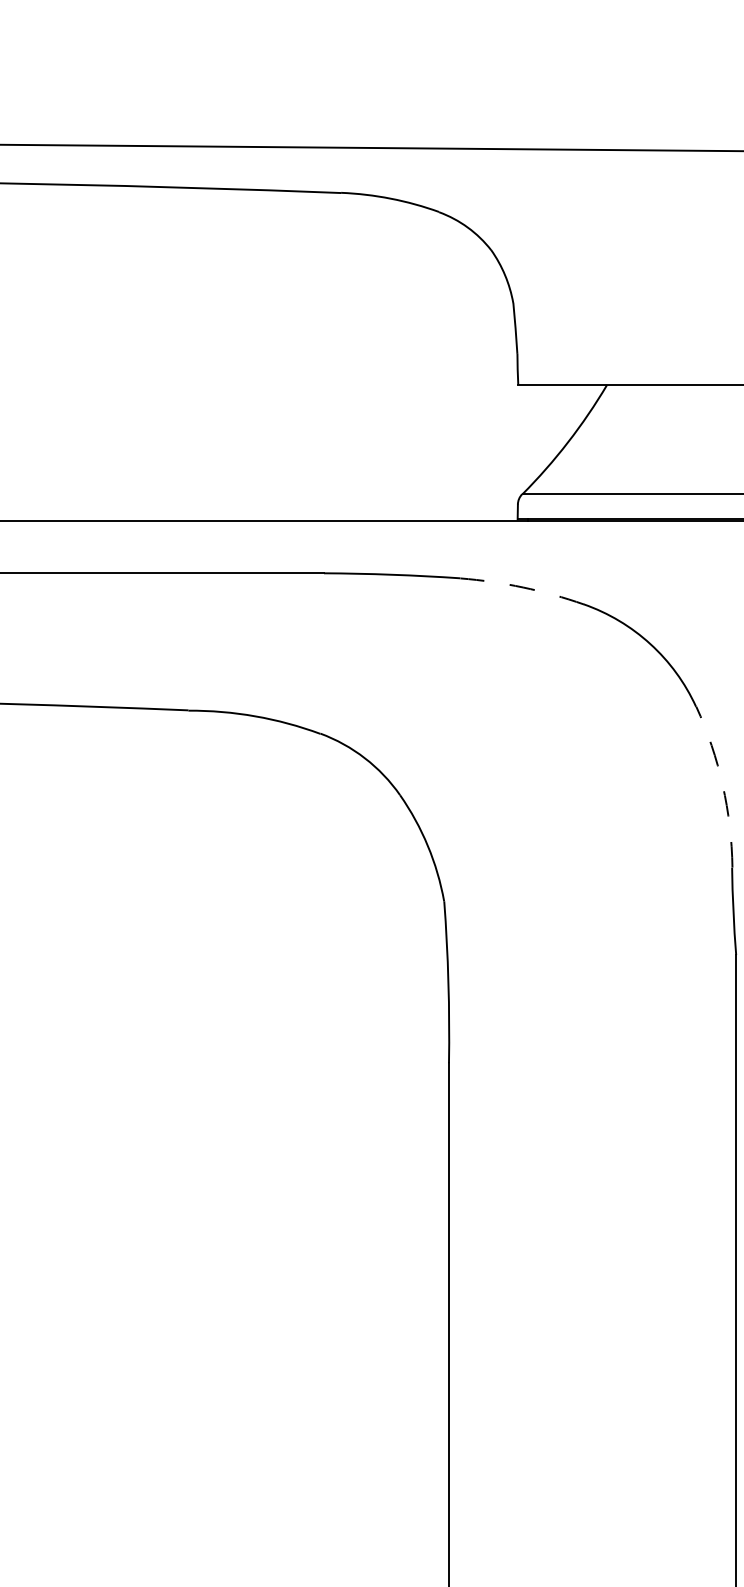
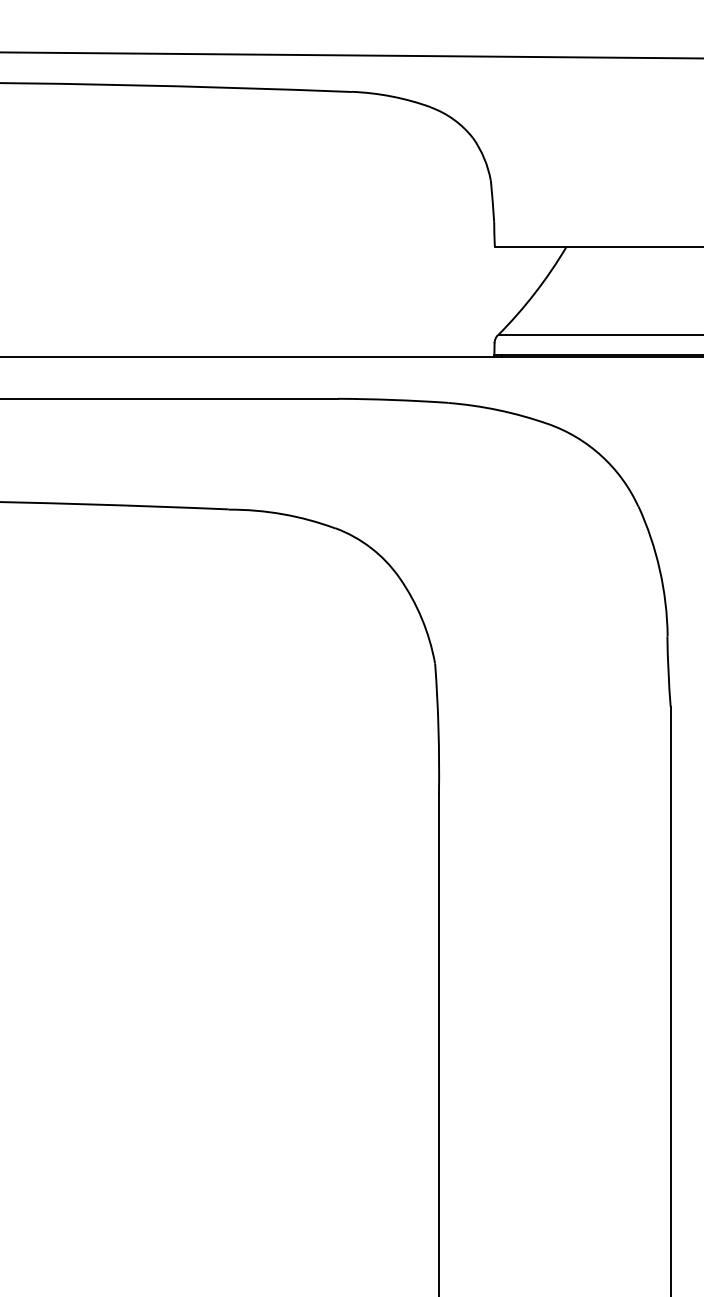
arc: (522, 587) -> (498, 410), dashed -> solid
arc: (722, 784) -> (659, 569), dashed -> solid

